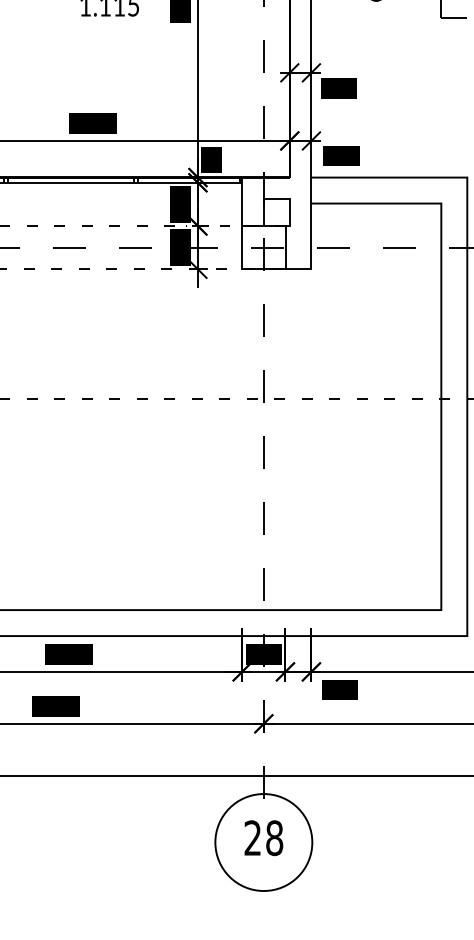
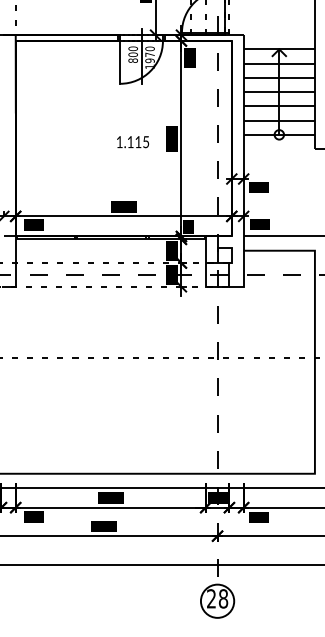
circle: (263, 841) -> (217, 600), size x0.62

